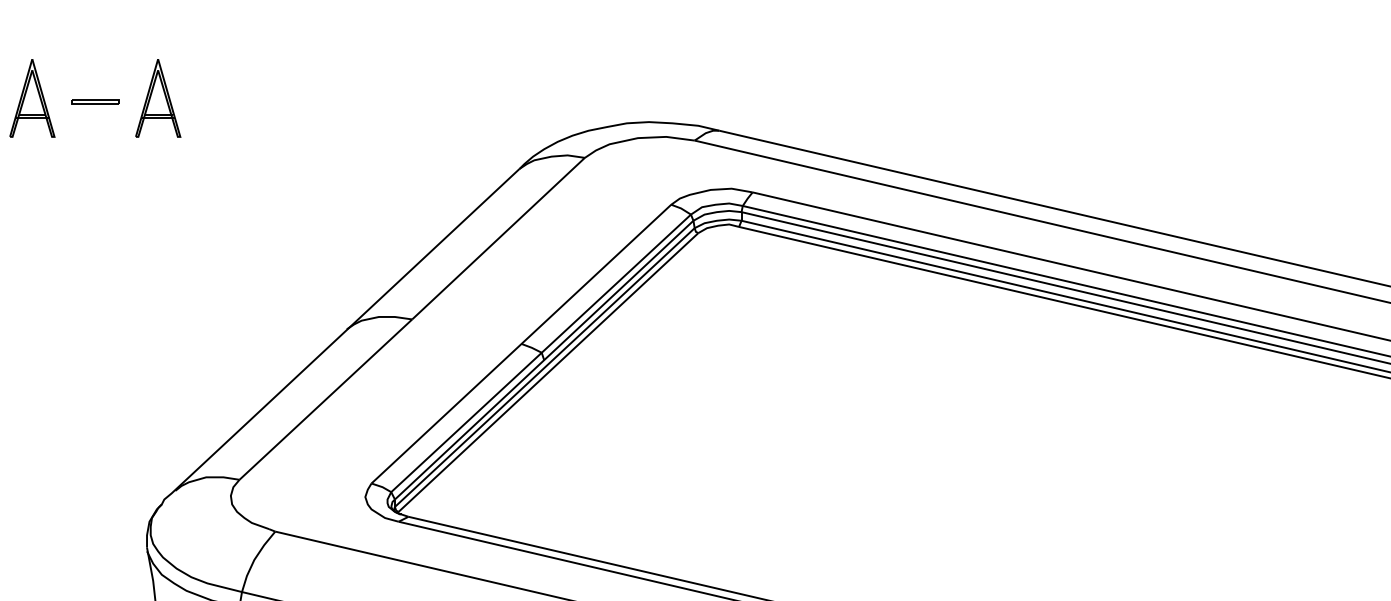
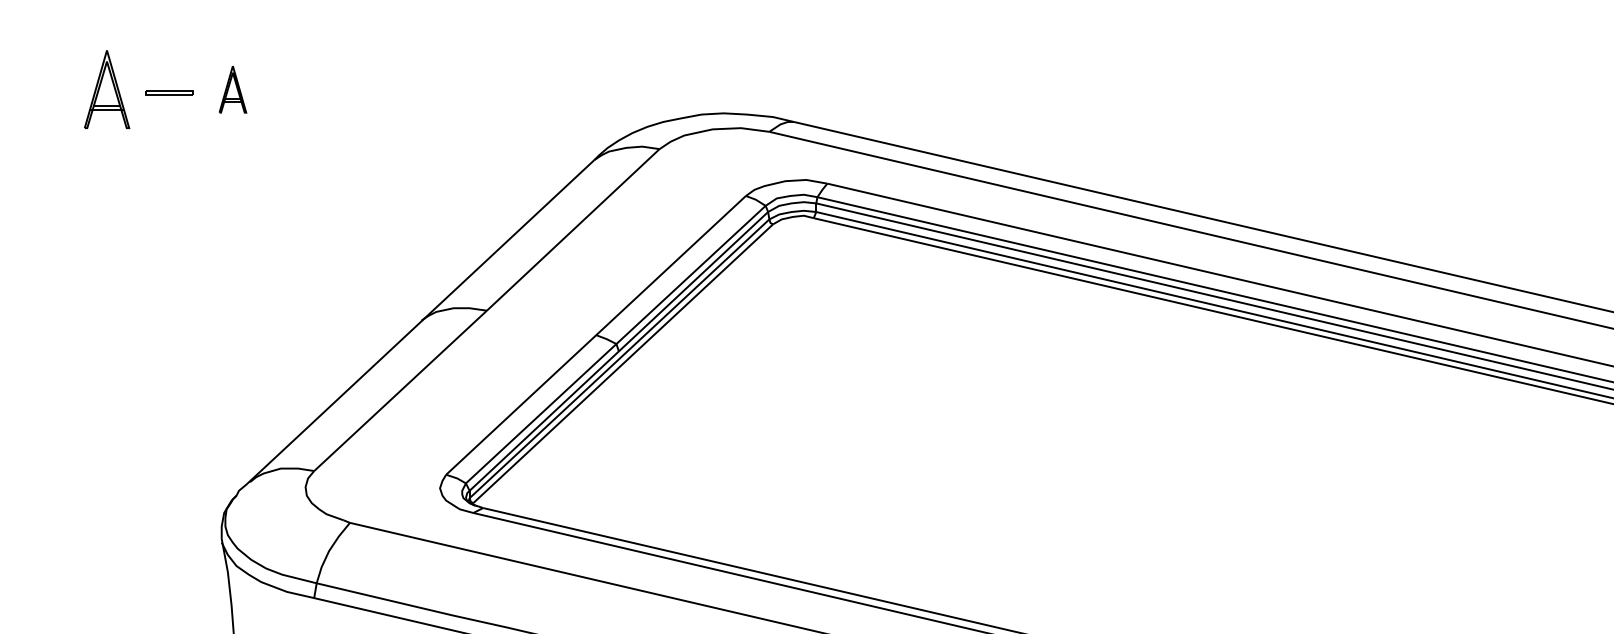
part: (157, 98) -> (232, 89), size x0.6

